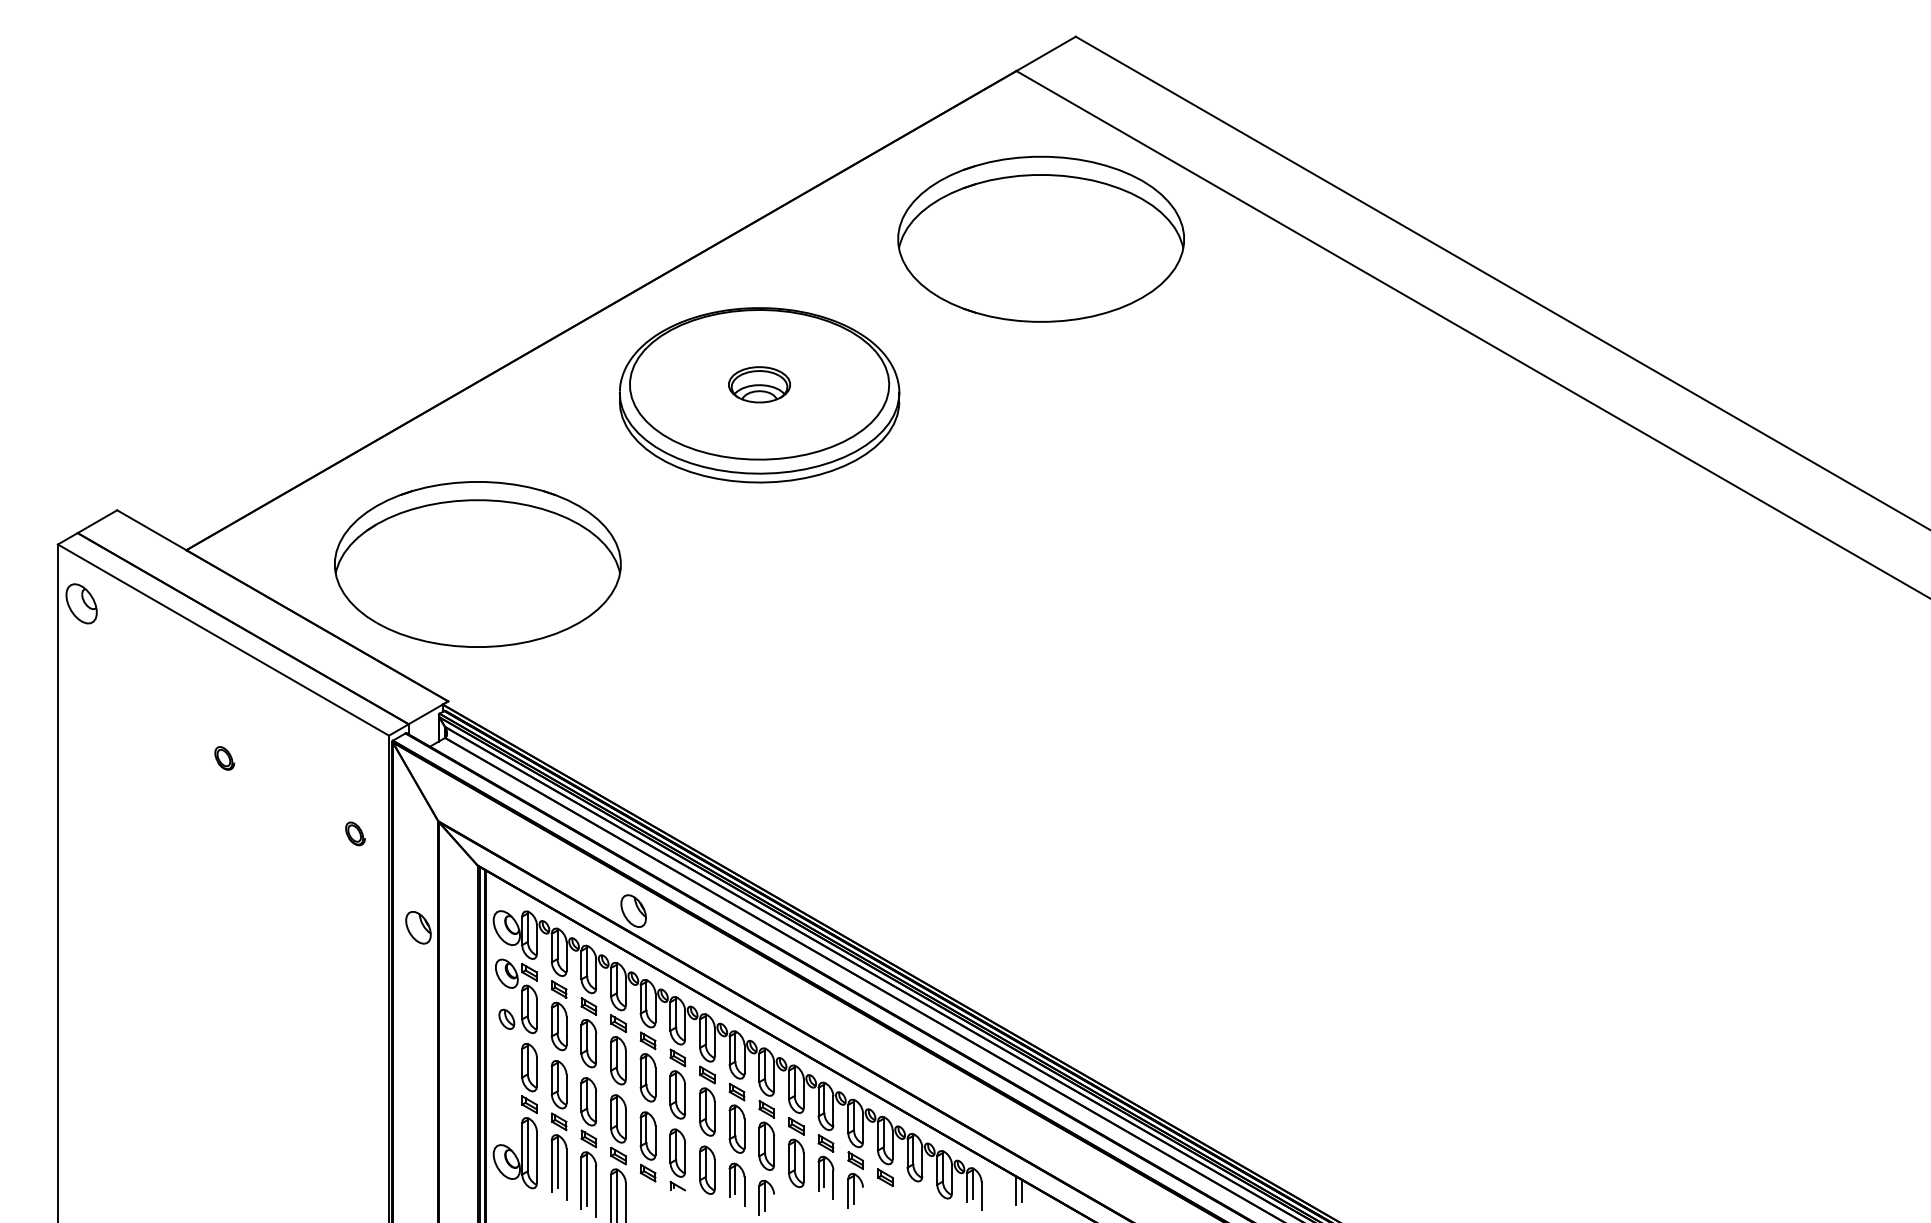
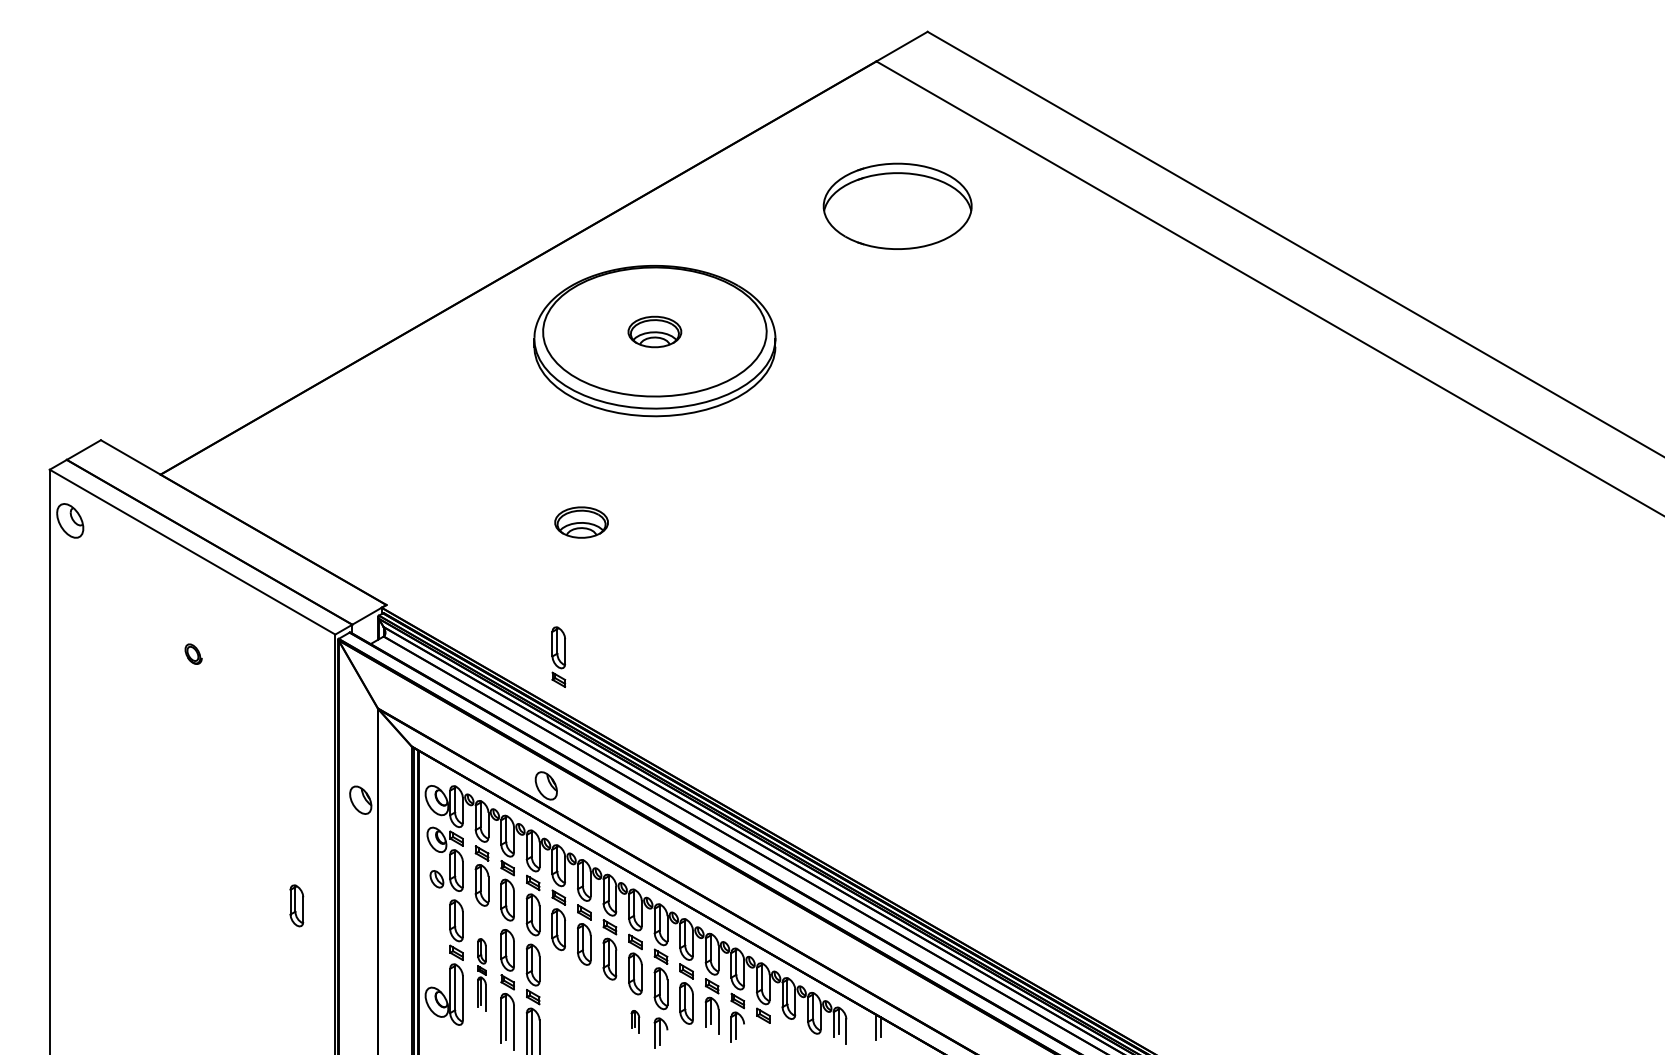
part: (1040, 238) -> (897, 205), size x0.6
part: (477, 564) -> (411, 486), removed
part: (674, 605) -> (581, 522), added
part: (355, 833) -> (306, 718), removed
part: (558, 1130) -> (481, 975), size x0.6
part: (647, 1146) -> (558, 656), moved
part: (677, 1159) -> (584, 1000), removed
part: (707, 1169) -> (296, 905), moved
part: (736, 1184) -> (635, 1021), size x0.6

